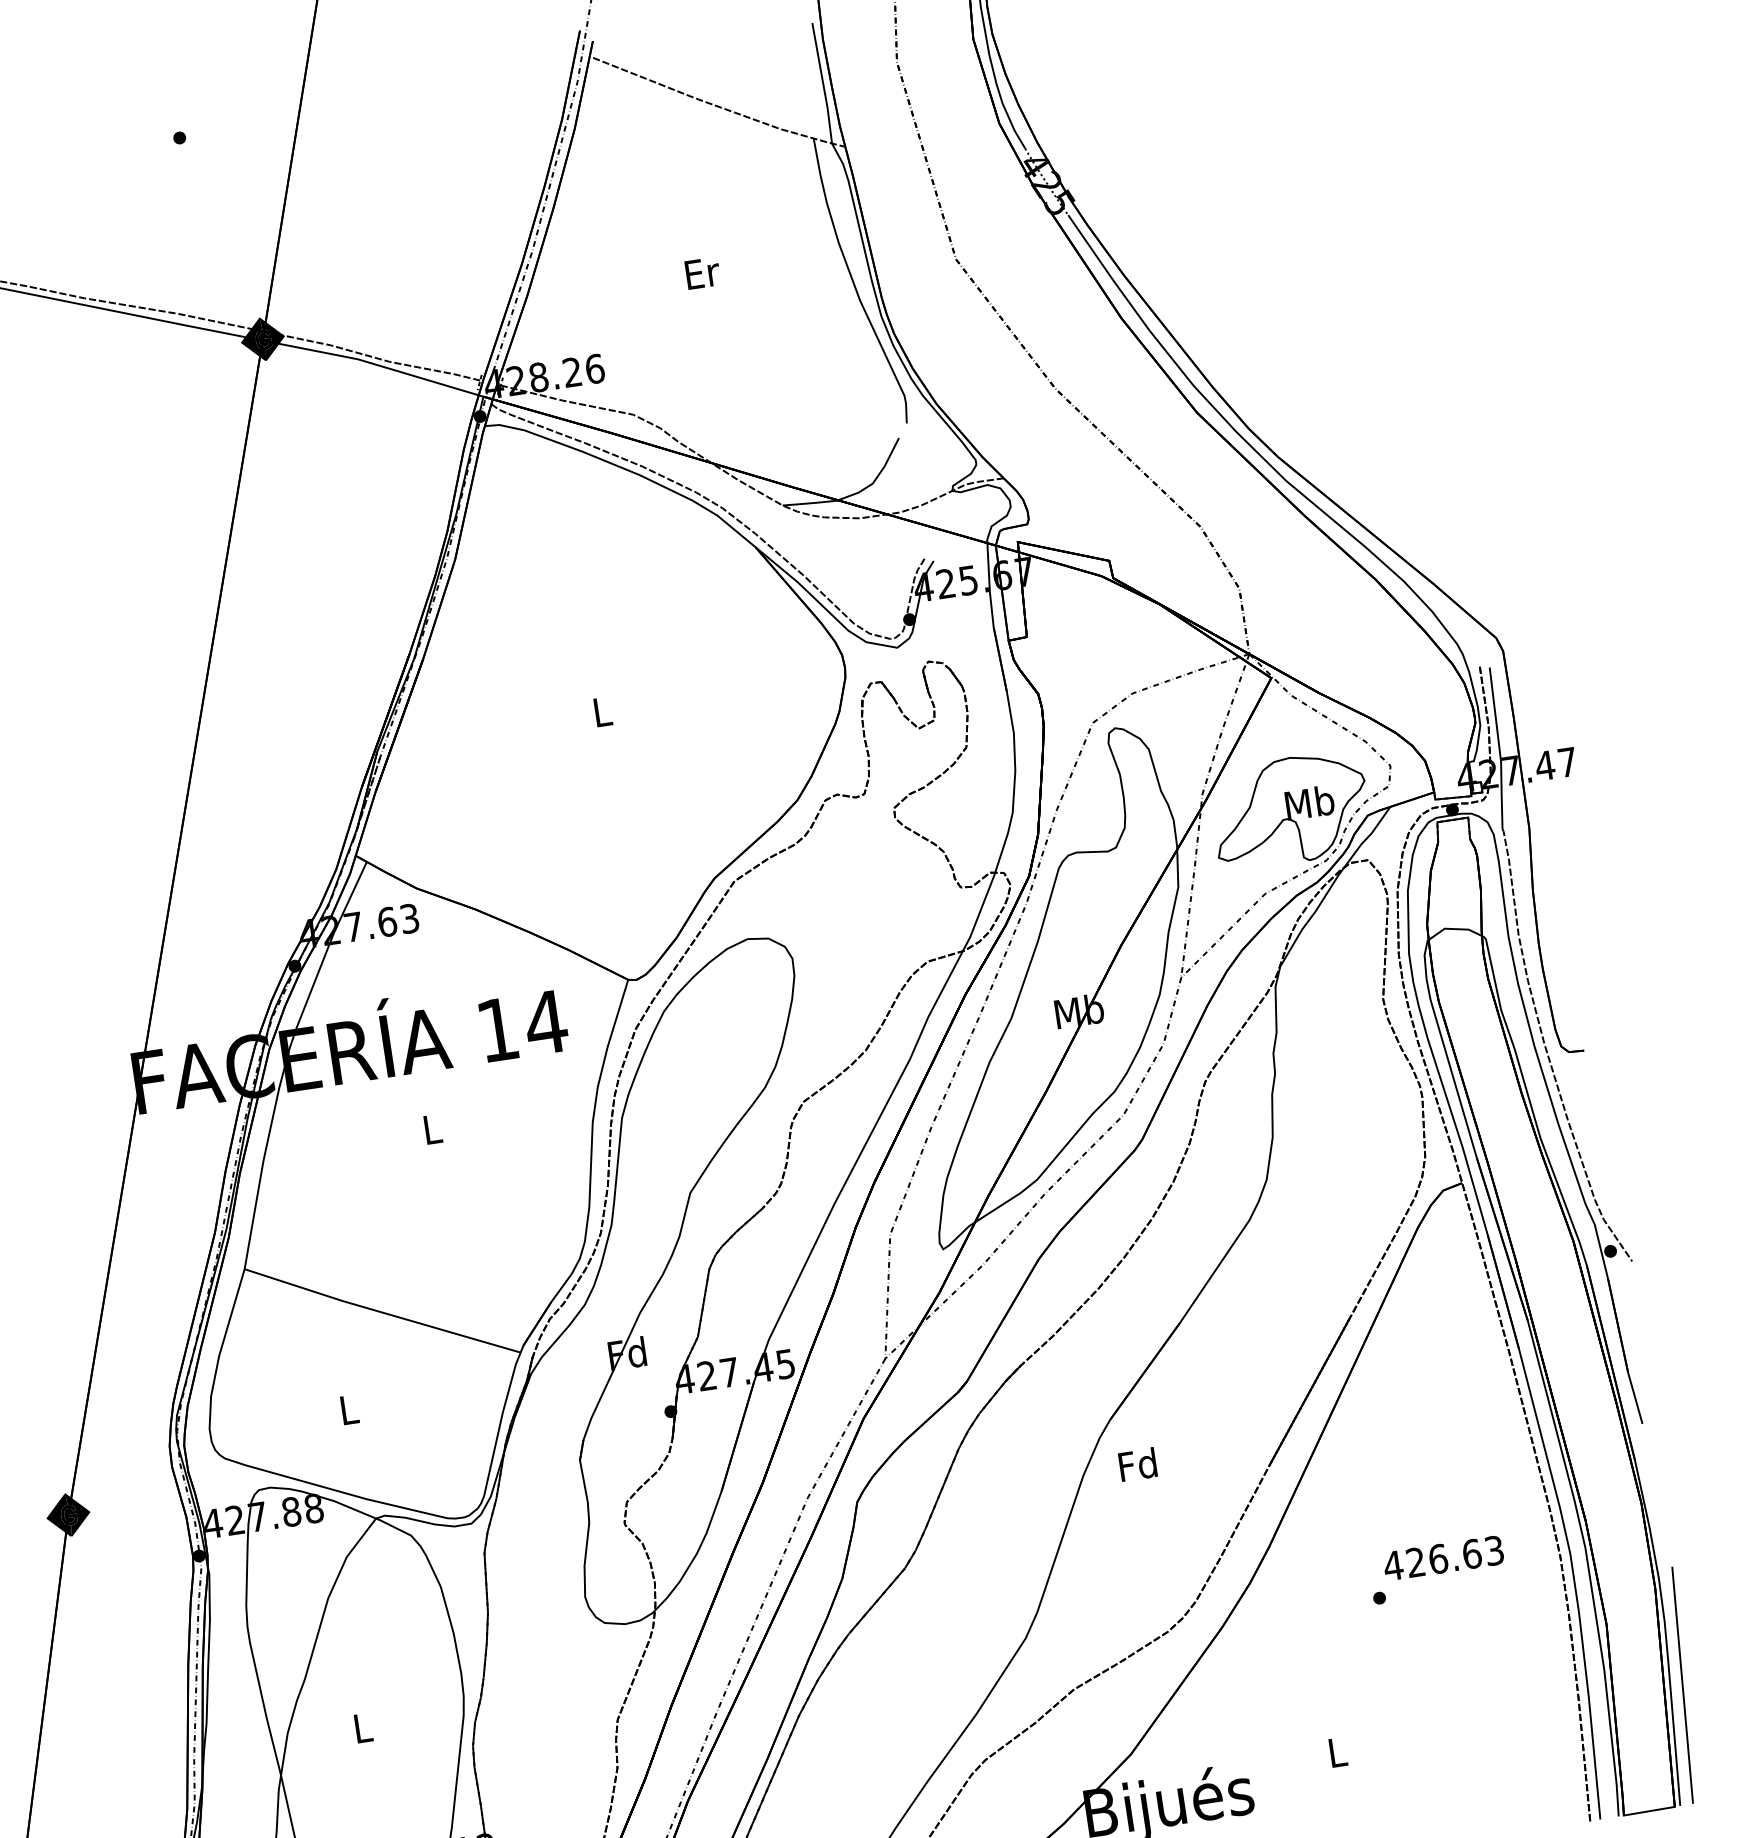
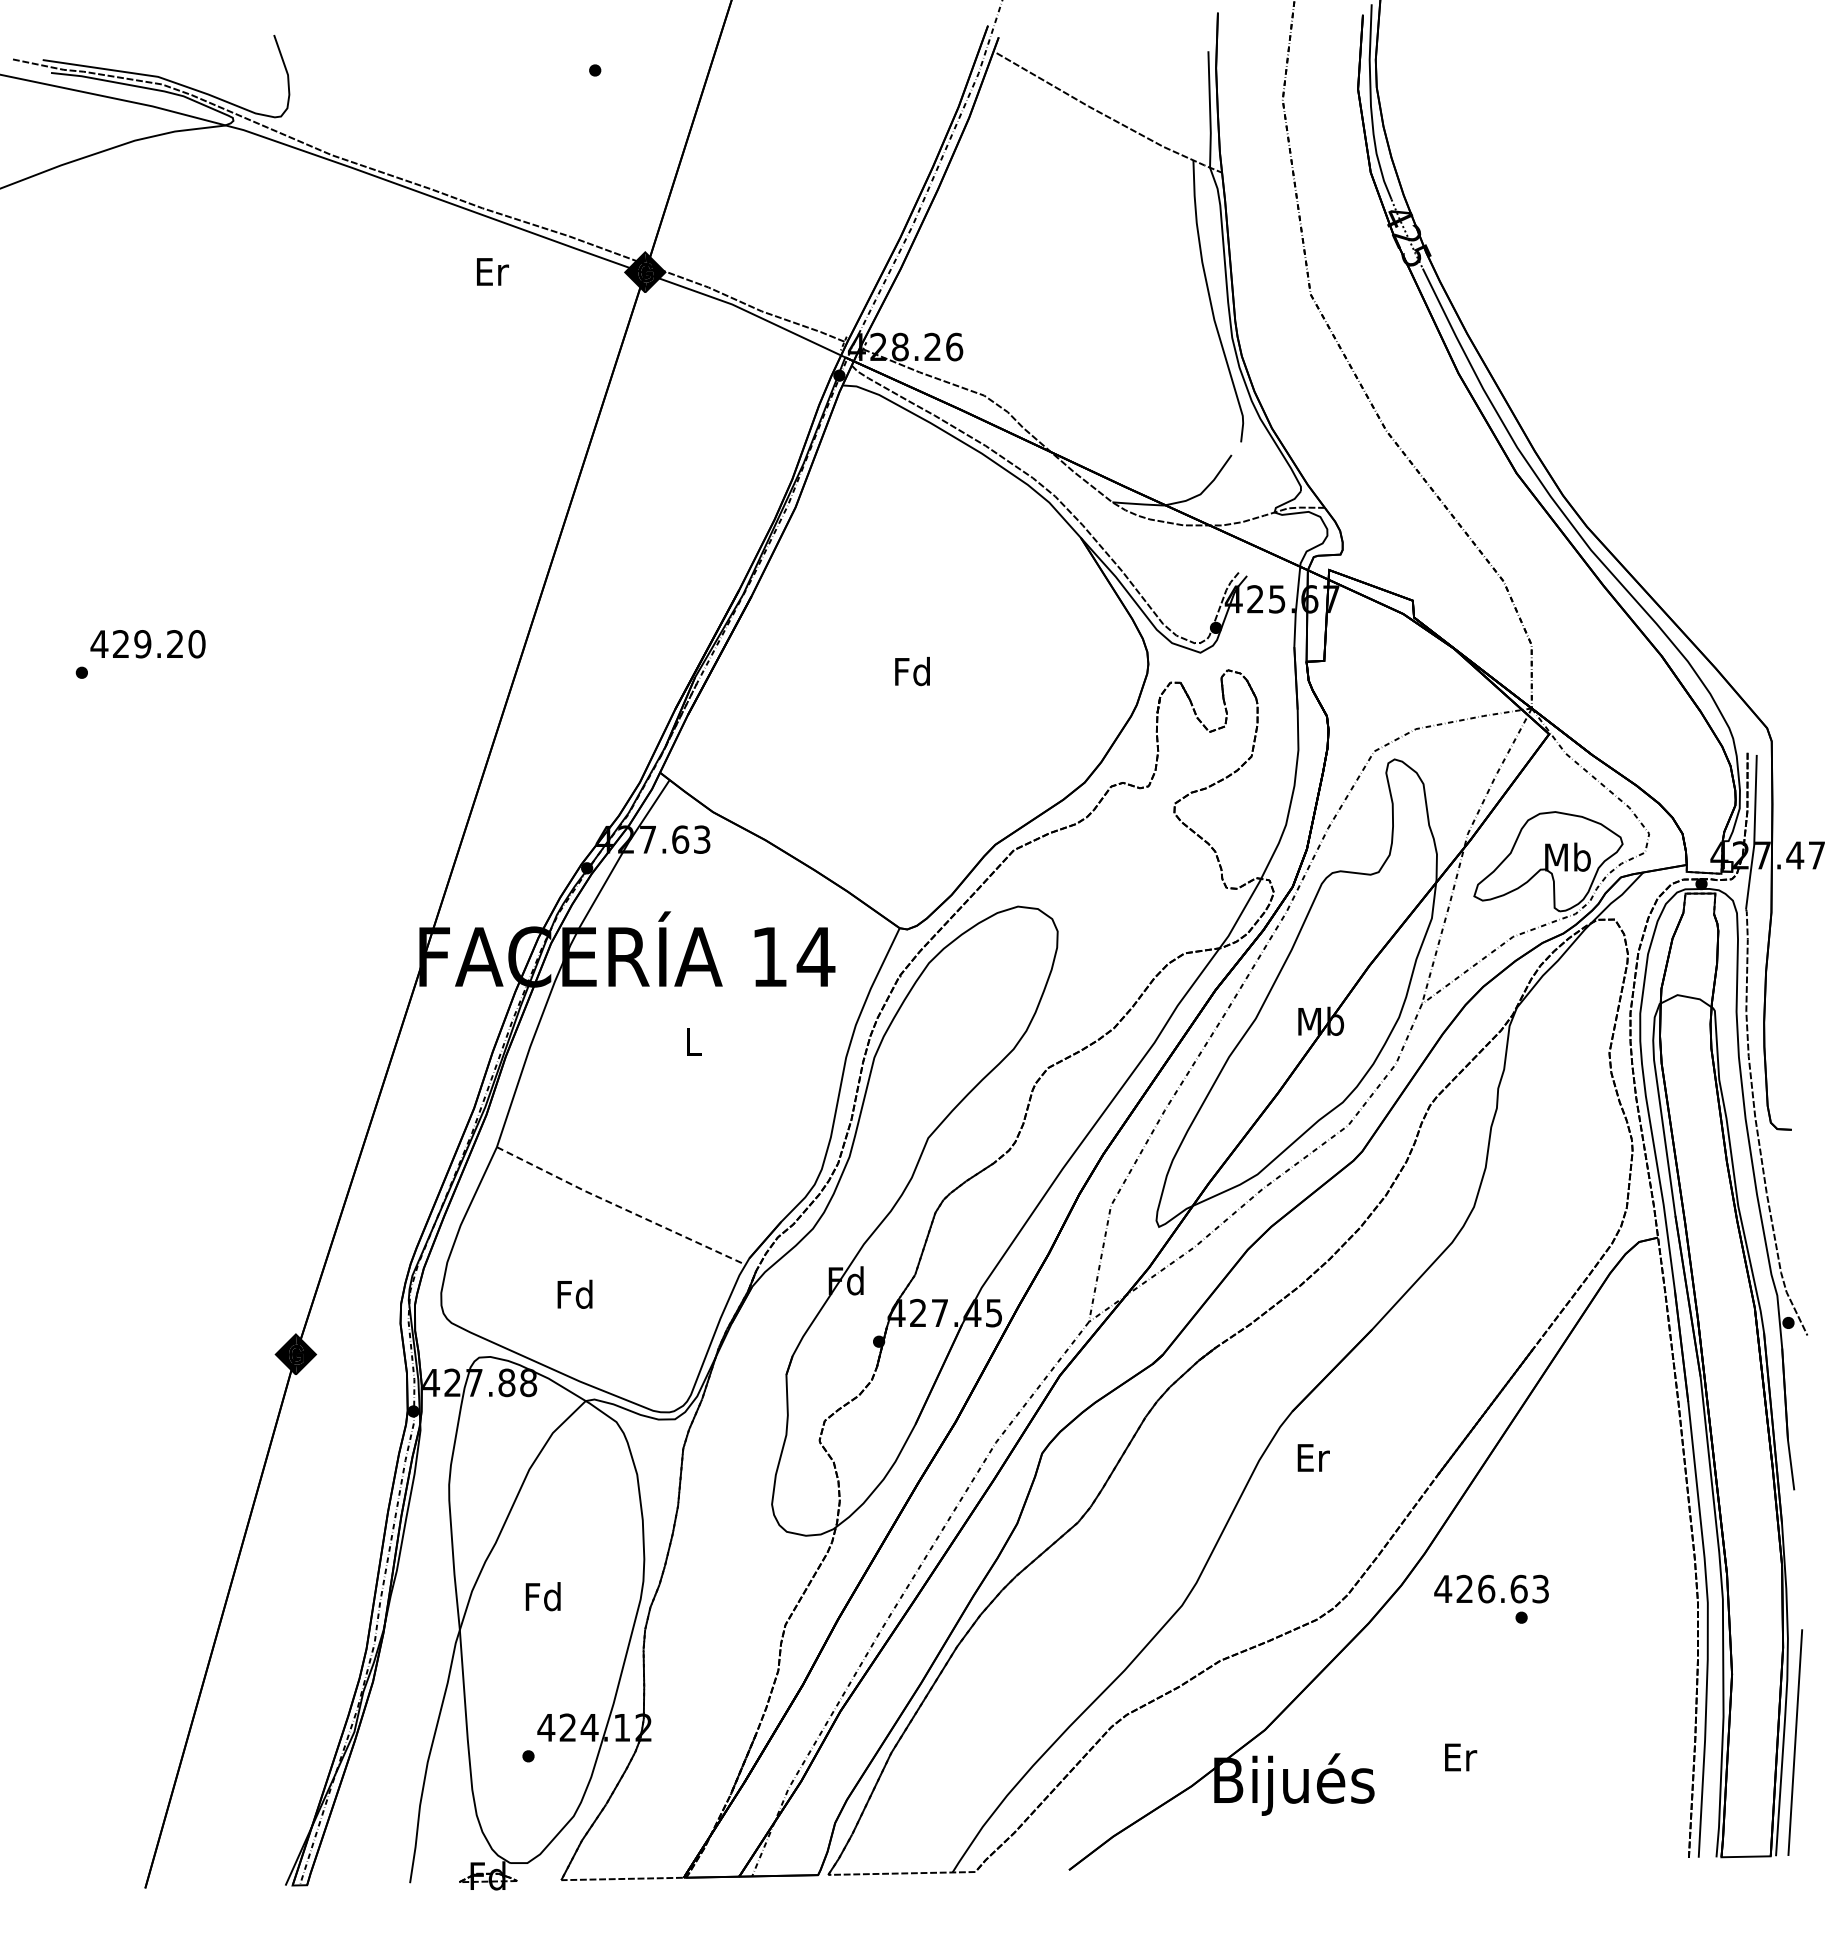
text: (702, 272) -> (492, 271), moved
text: (601, 711) -> (912, 671), L -> Fd
line: (382, 1312) -> (620, 1207), solid -> dashed
text: (347, 1408) -> (574, 1293), L -> Fd
text: (1138, 1464) -> (1312, 1457), Fd -> Er
text: (1443, 1557) -> (1491, 1588), moved
text: (361, 1727) -> (542, 1596), L -> Fd
text: (1338, 1752) -> (1461, 1757), L -> Er

